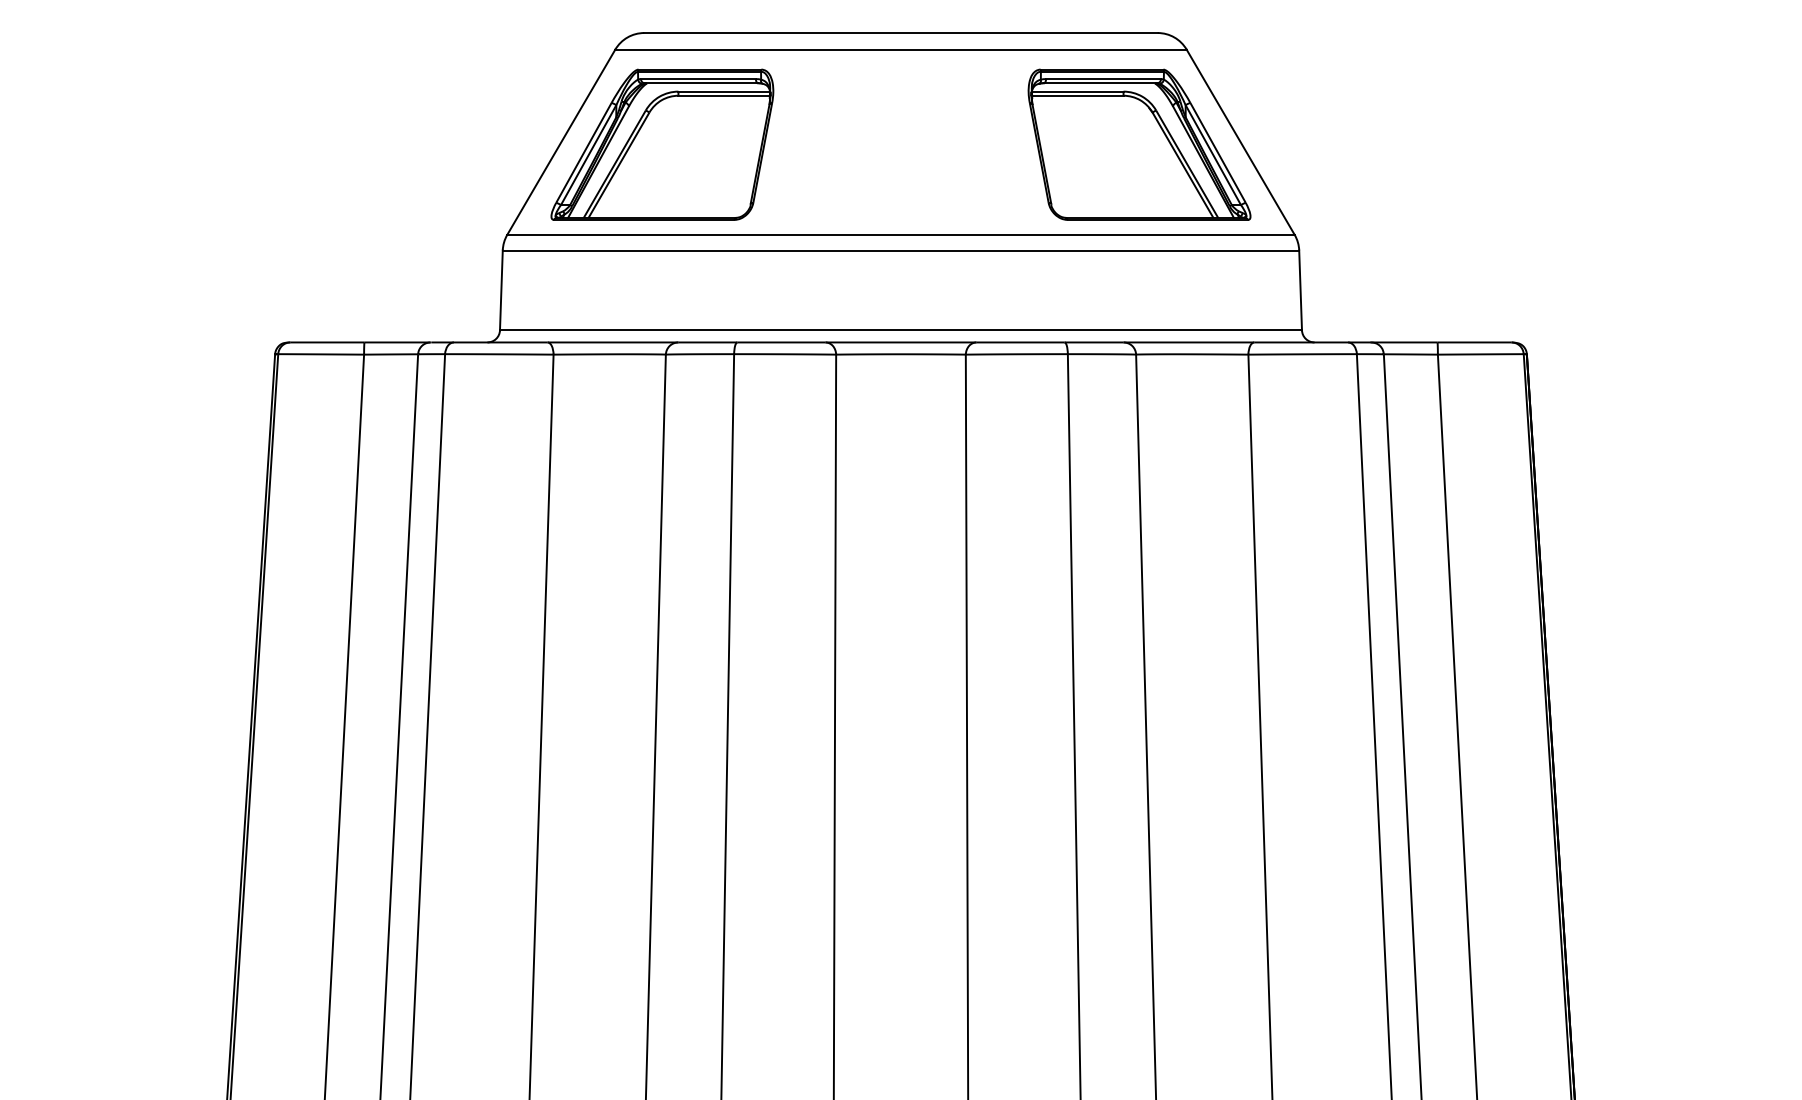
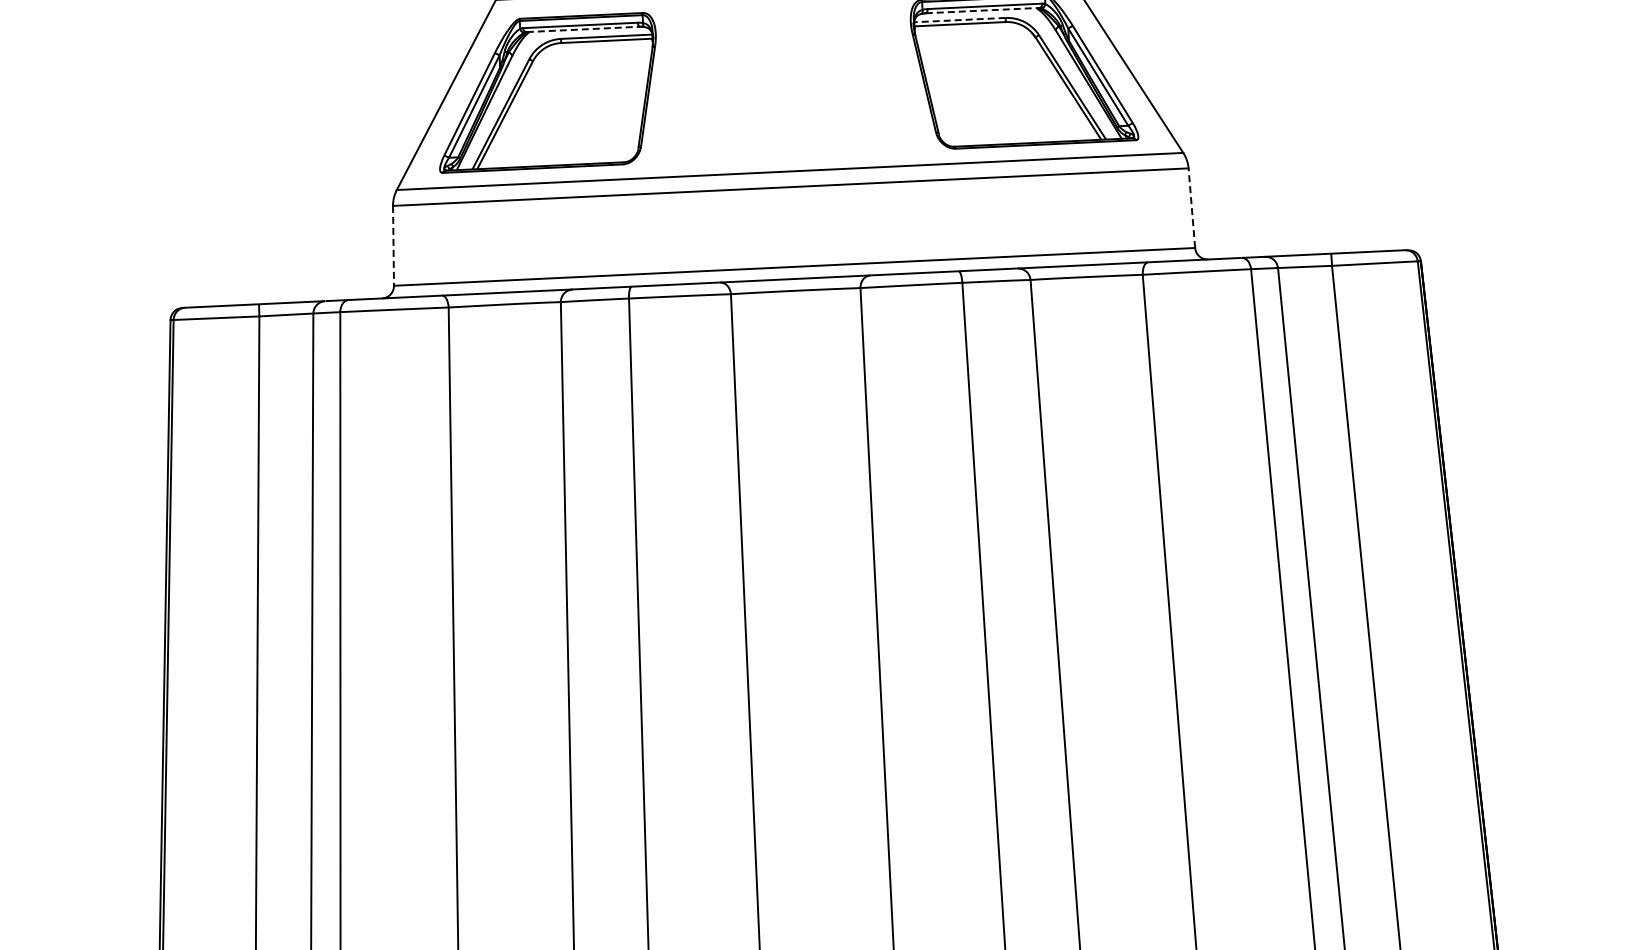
line: (701, 83) -> (583, 29), solid -> dashed
line: (1100, 83) -> (982, 10), solid -> dashed
line: (1077, 91) -> (959, 19), solid -> dashed
line: (501, 290) -> (393, 245), solid -> dashed
line: (1300, 290) -> (1191, 208), solid -> dashed

